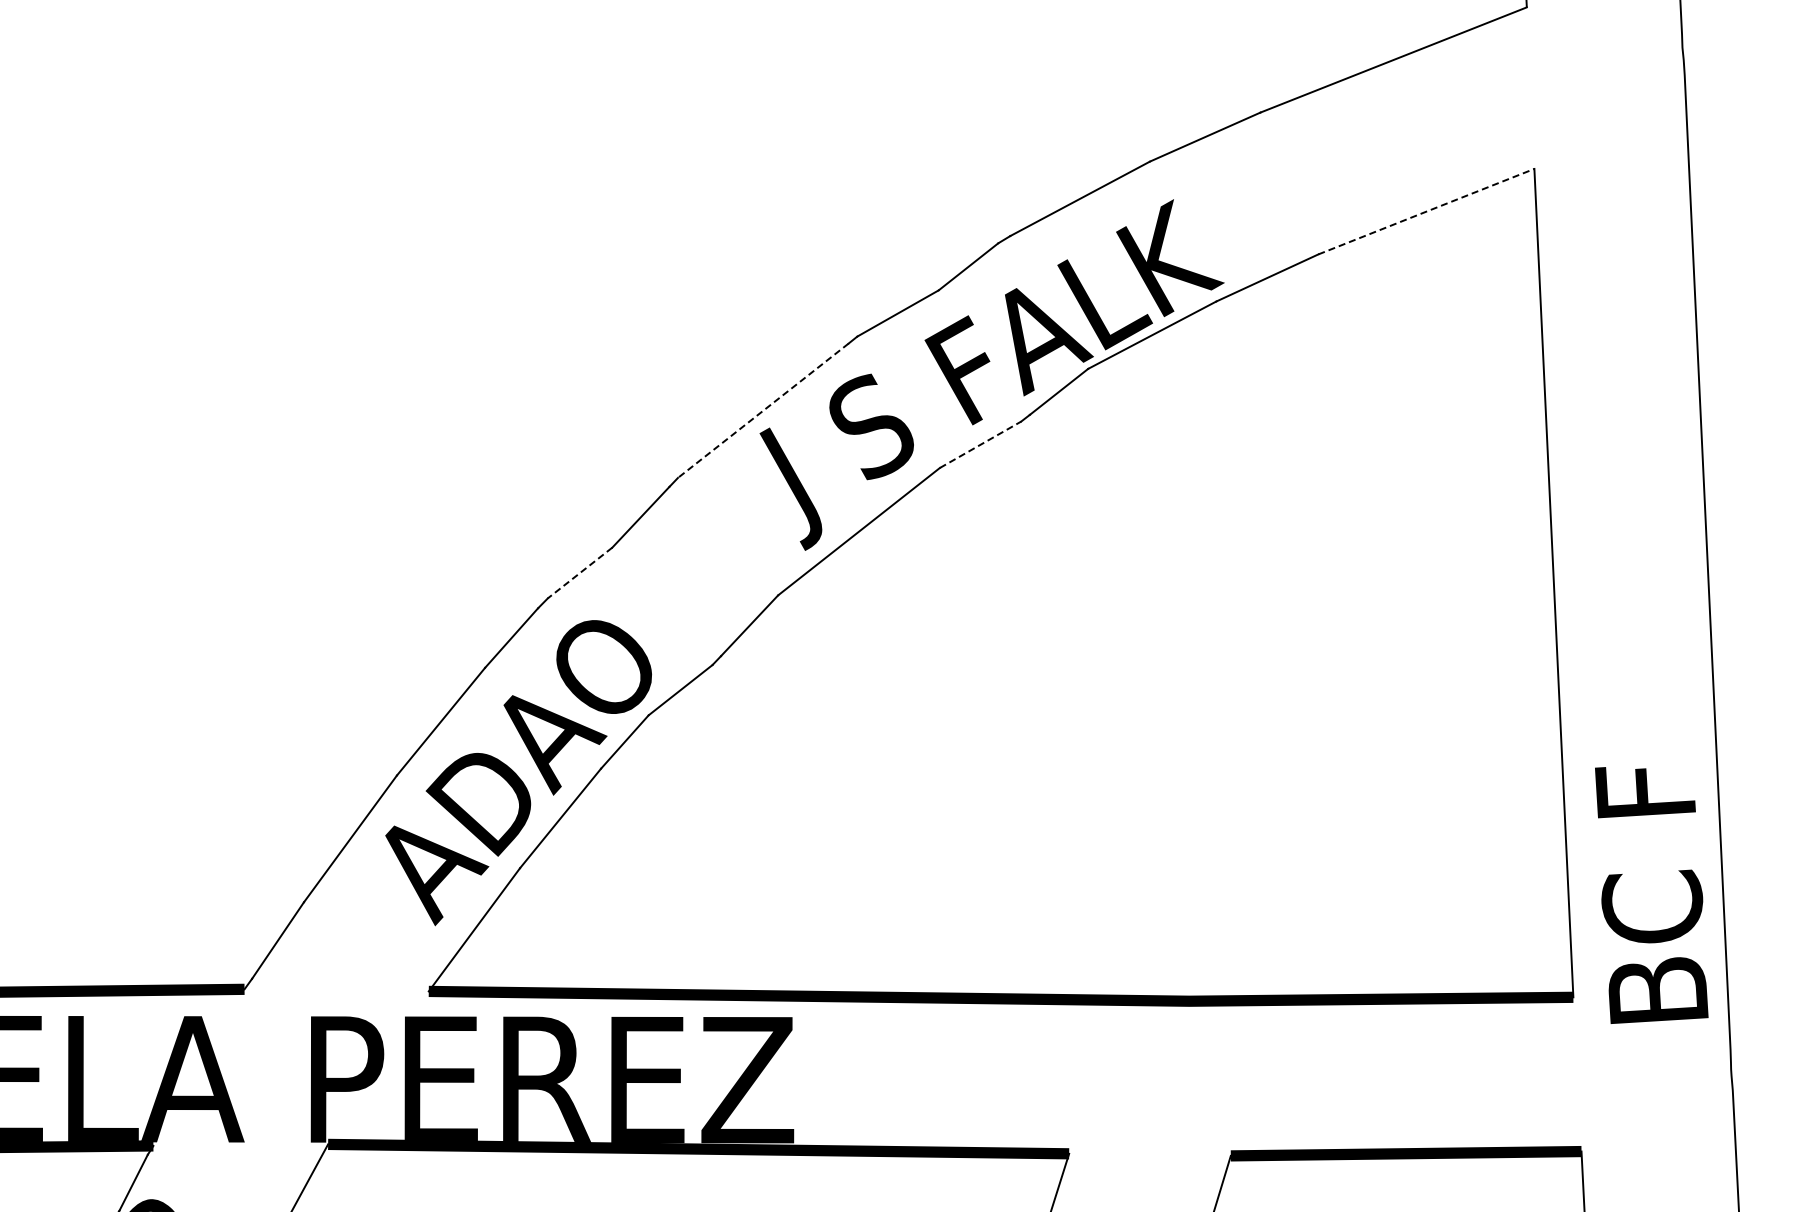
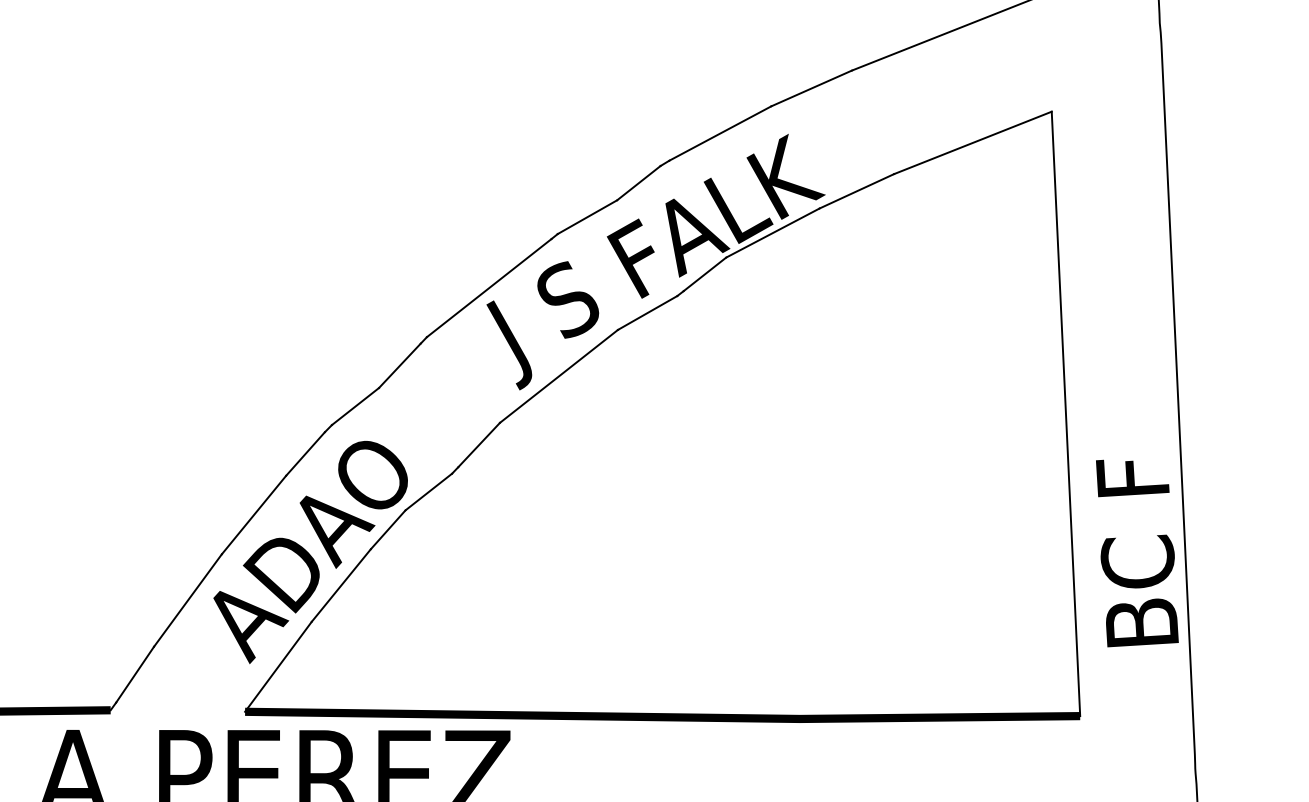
line: (1426, 211) -> (973, 142), dashed -> solid
line: (763, 410) -> (489, 287), dashed -> solid
line: (980, 444) -> (647, 312), dashed -> solid
line: (579, 573) -> (355, 406), dashed -> solid
text: (1651, 895) -> (1137, 553), moved

